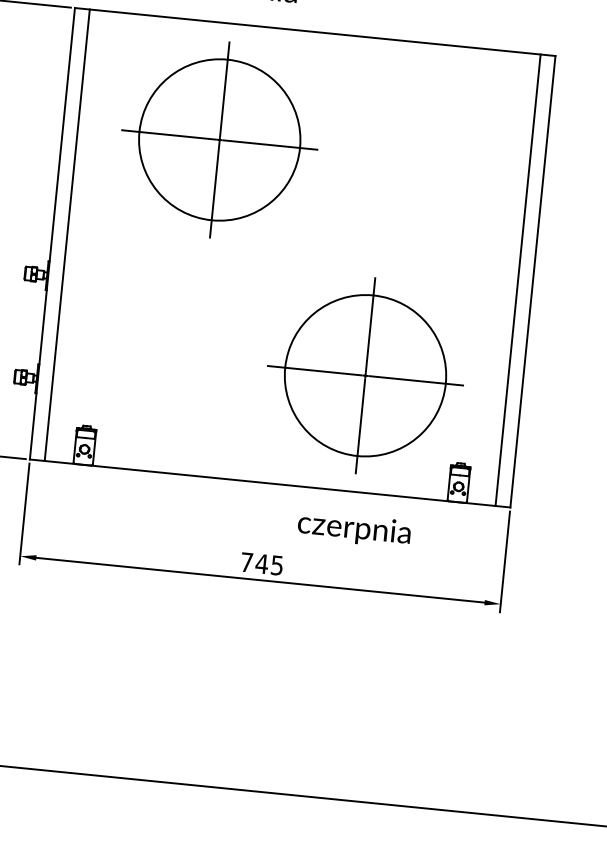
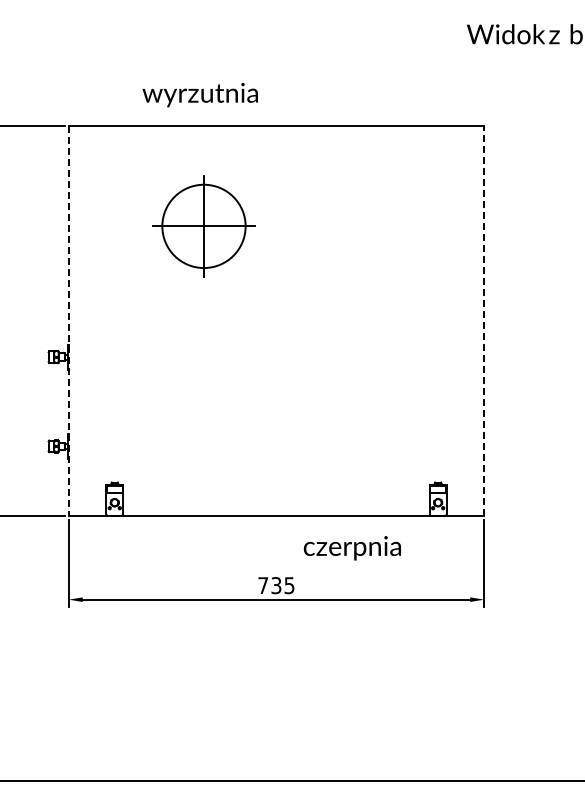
part: (219, 140) -> (203, 226), size x0.6
line: (52, 234) -> (68, 321), solid -> dashed
line: (67, 234) -> (81, 320), removed
line: (518, 279) -> (471, 320), removed
line: (533, 281) -> (484, 320), solid -> dashed
part: (365, 375) -> (348, 415), removed
text: (262, 563) -> (276, 585), 745 -> 735

